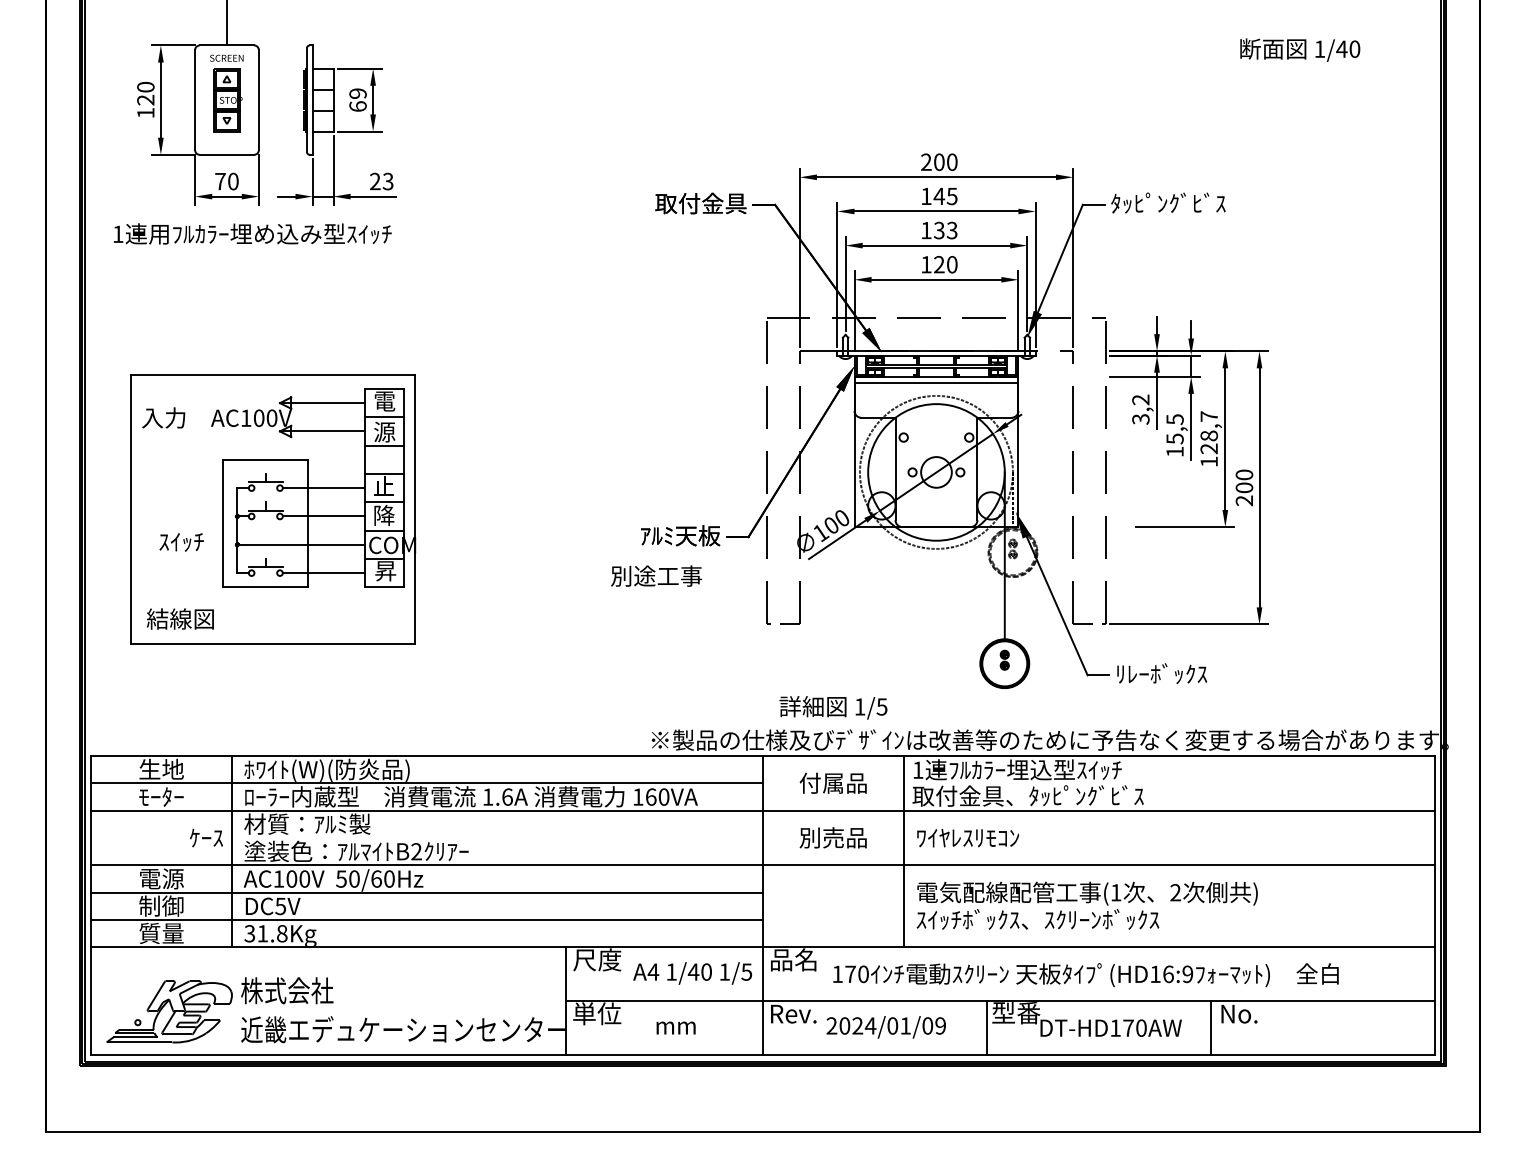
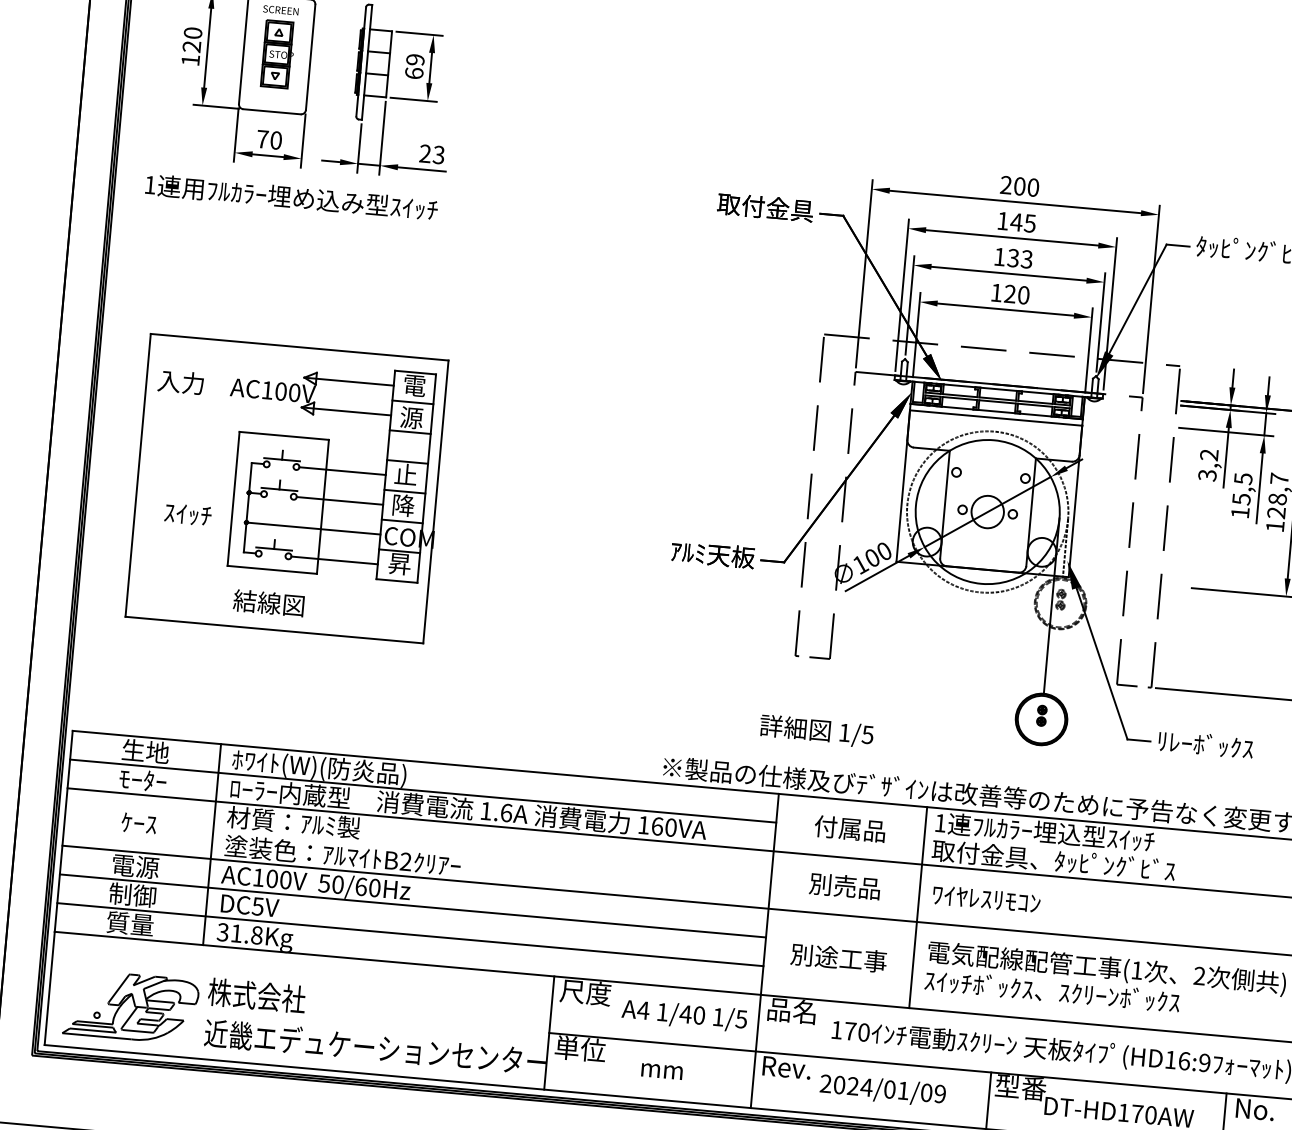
text: (656, 575) -> (838, 957), moved
text: (180, 618) -> (269, 602), moved
text: (833, 707) -> (816, 730), moved
text: (206, 837) -> (139, 822), moved

